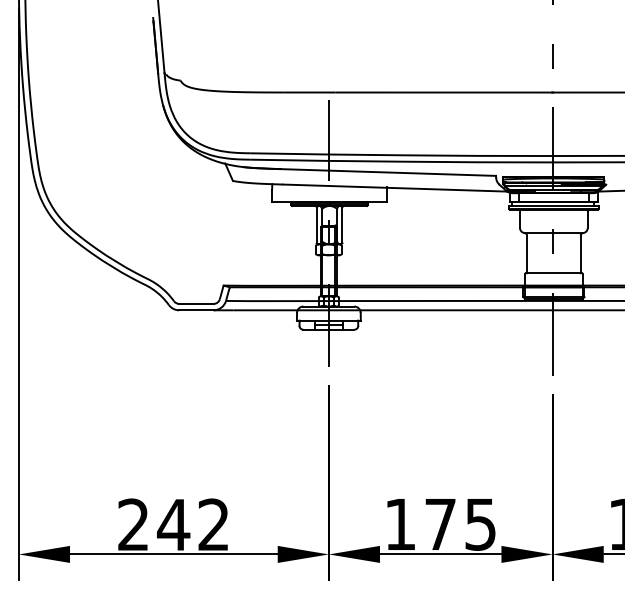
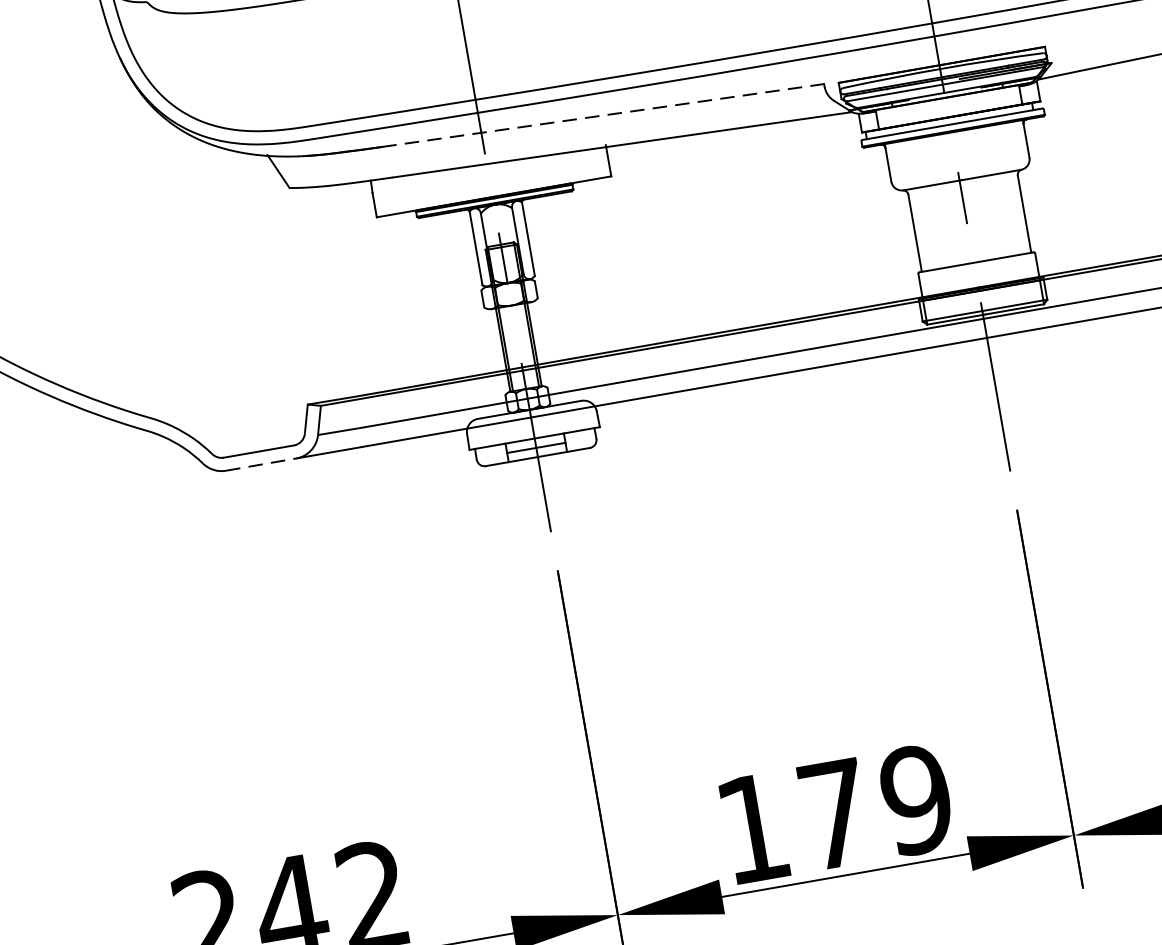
line: (388, 172) -> (603, 115), solid -> dashed
line: (196, 310) -> (261, 464), solid -> dashed
text: (480, 524) -> (916, 800), 175 -> 179

